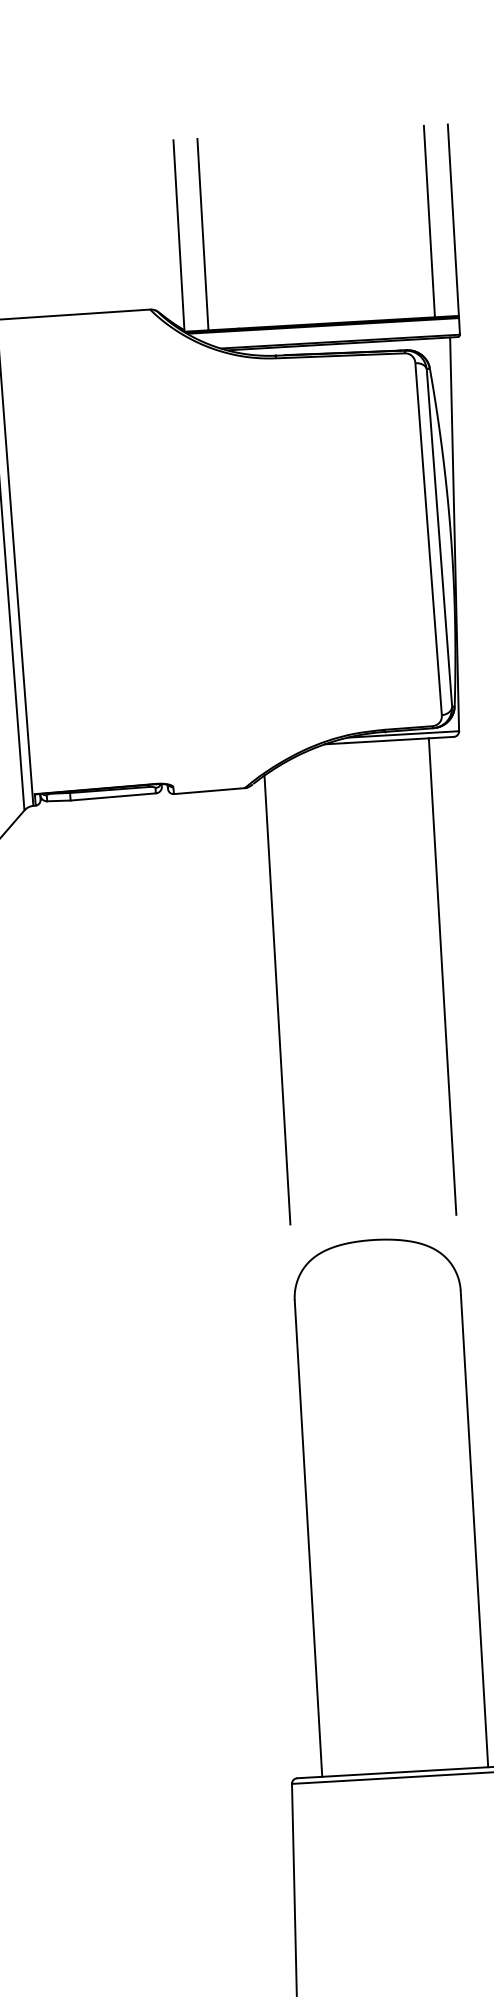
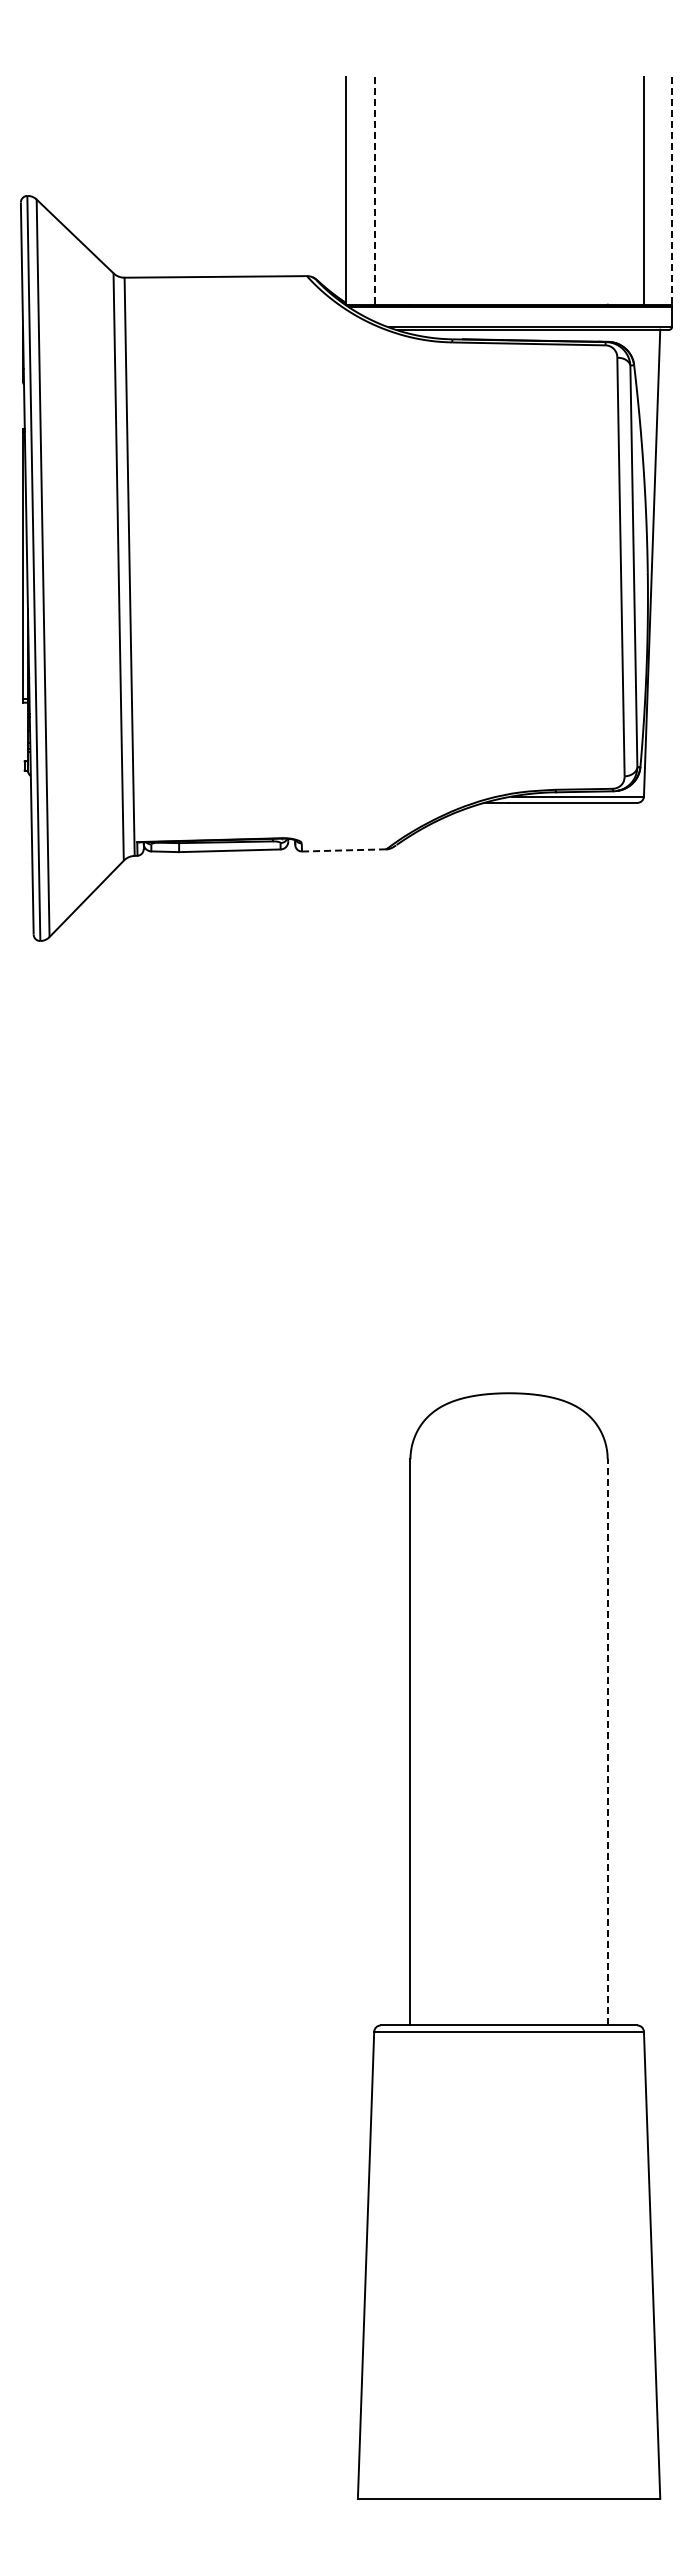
line: (453, 219) -> (672, 190), solid -> dashed
line: (202, 234) -> (374, 190), solid -> dashed
line: (209, 791) -> (344, 850), solid -> dashed
line: (442, 976) -> (607, 1085), removed
line: (277, 1000) -> (410, 1102), removed
line: (474, 1528) -> (607, 1741), solid -> dashed

